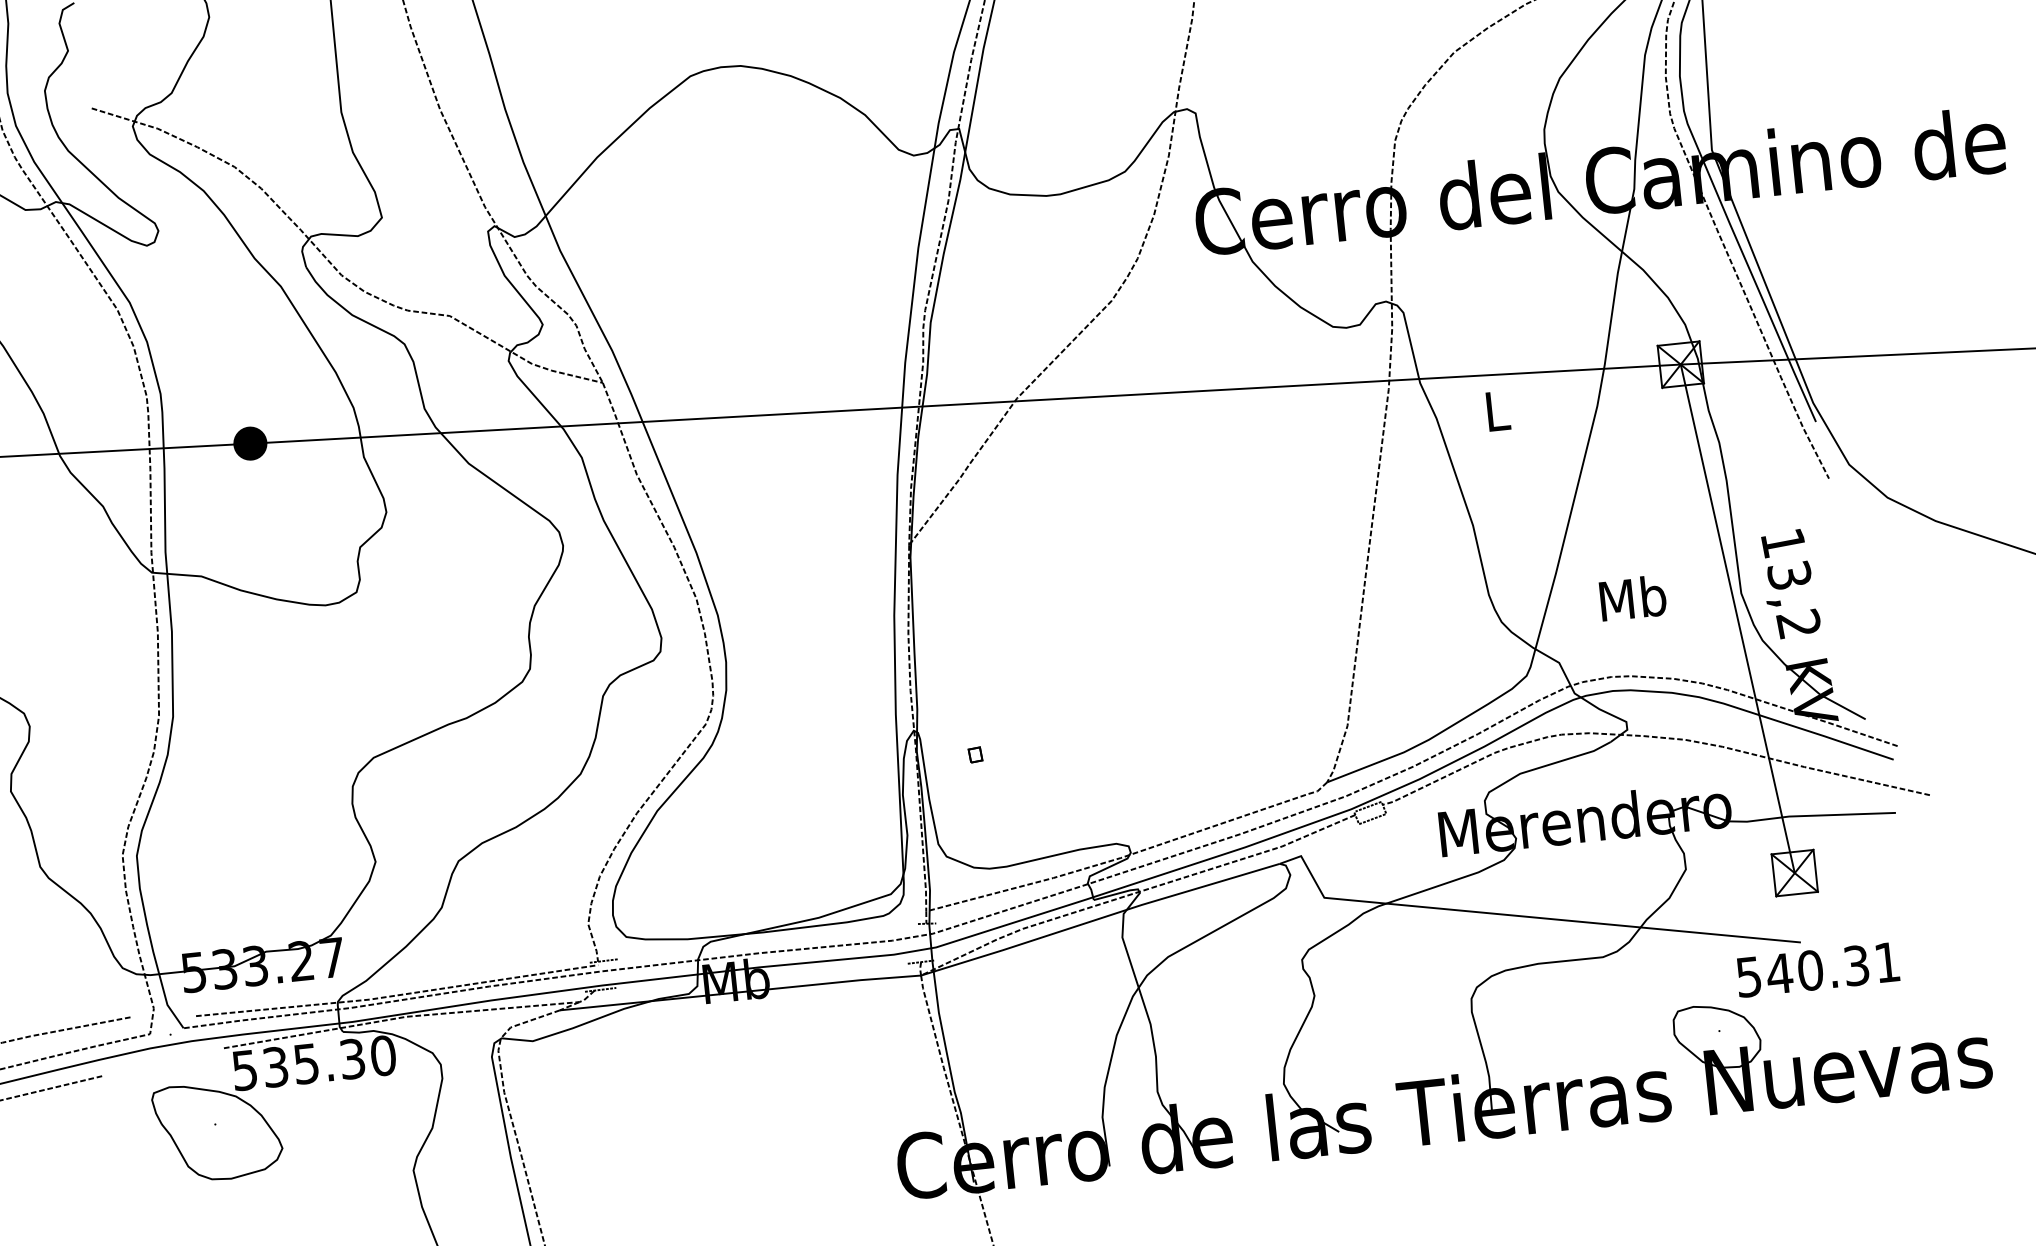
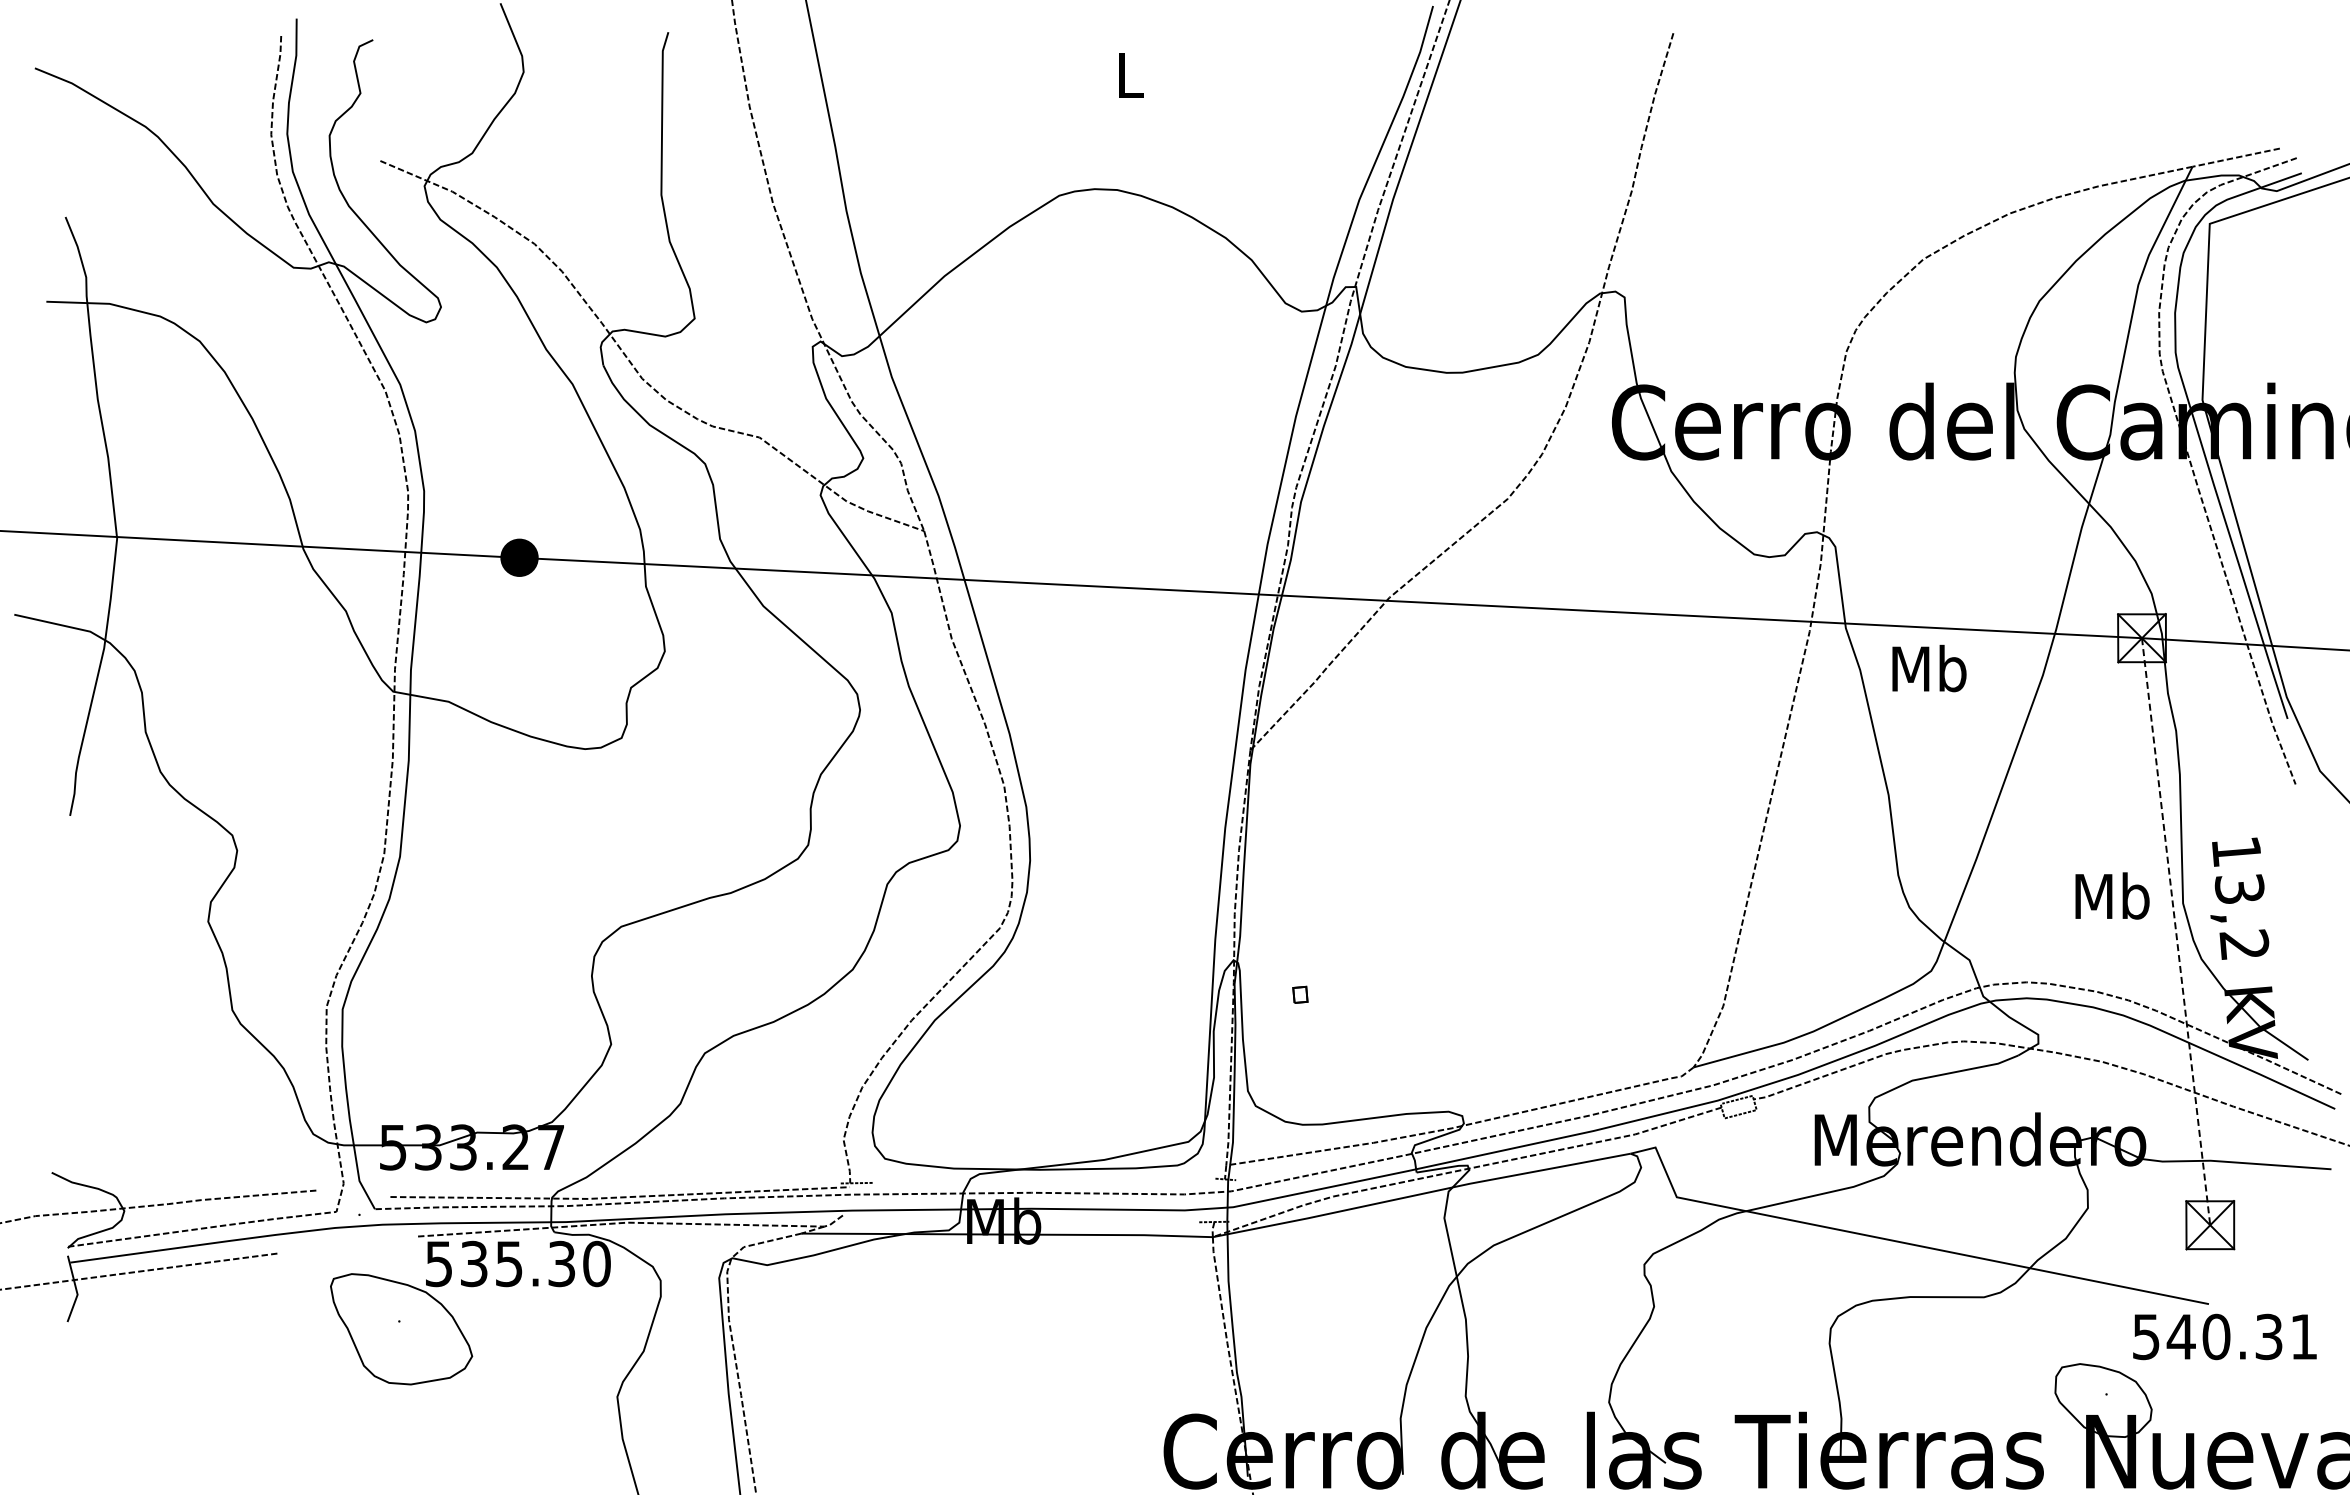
text: (1497, 410) -> (1929, 668), L -> Mb
text: (1633, 597) -> (2112, 895), moved
line: (1738, 619) -> (2176, 932), solid -> dashed
line: (600, 990) -> (849, 1215), removed

